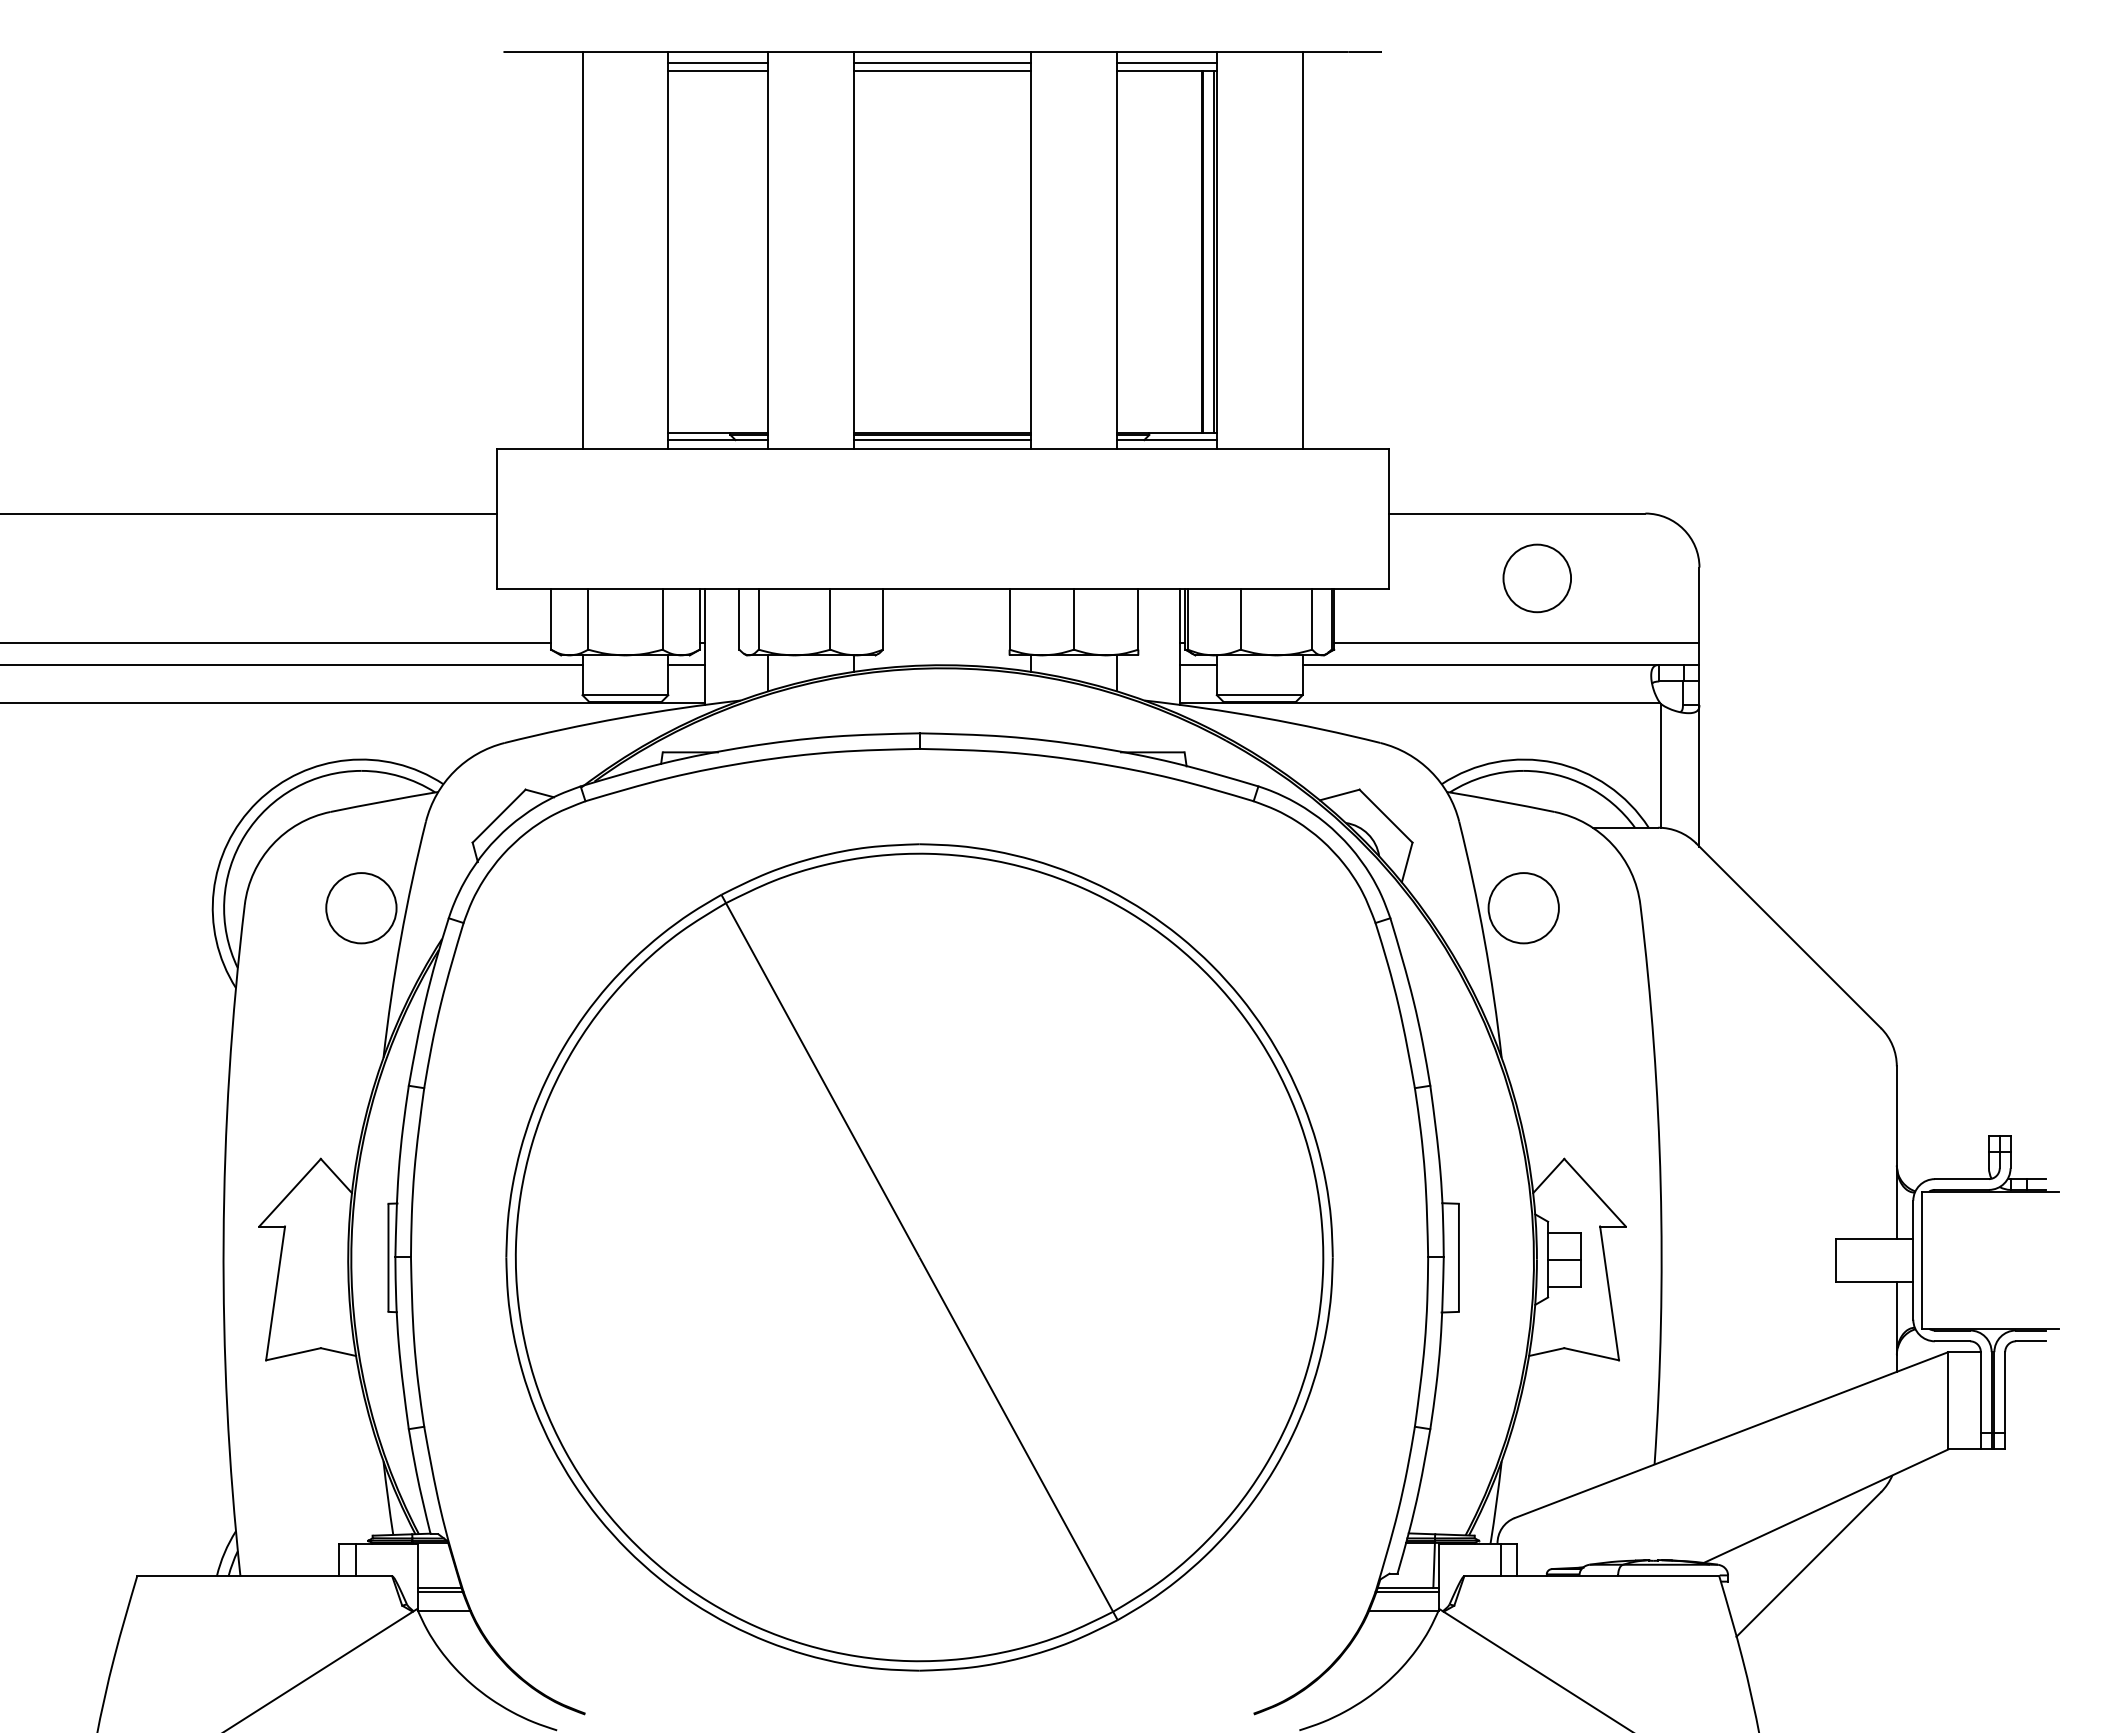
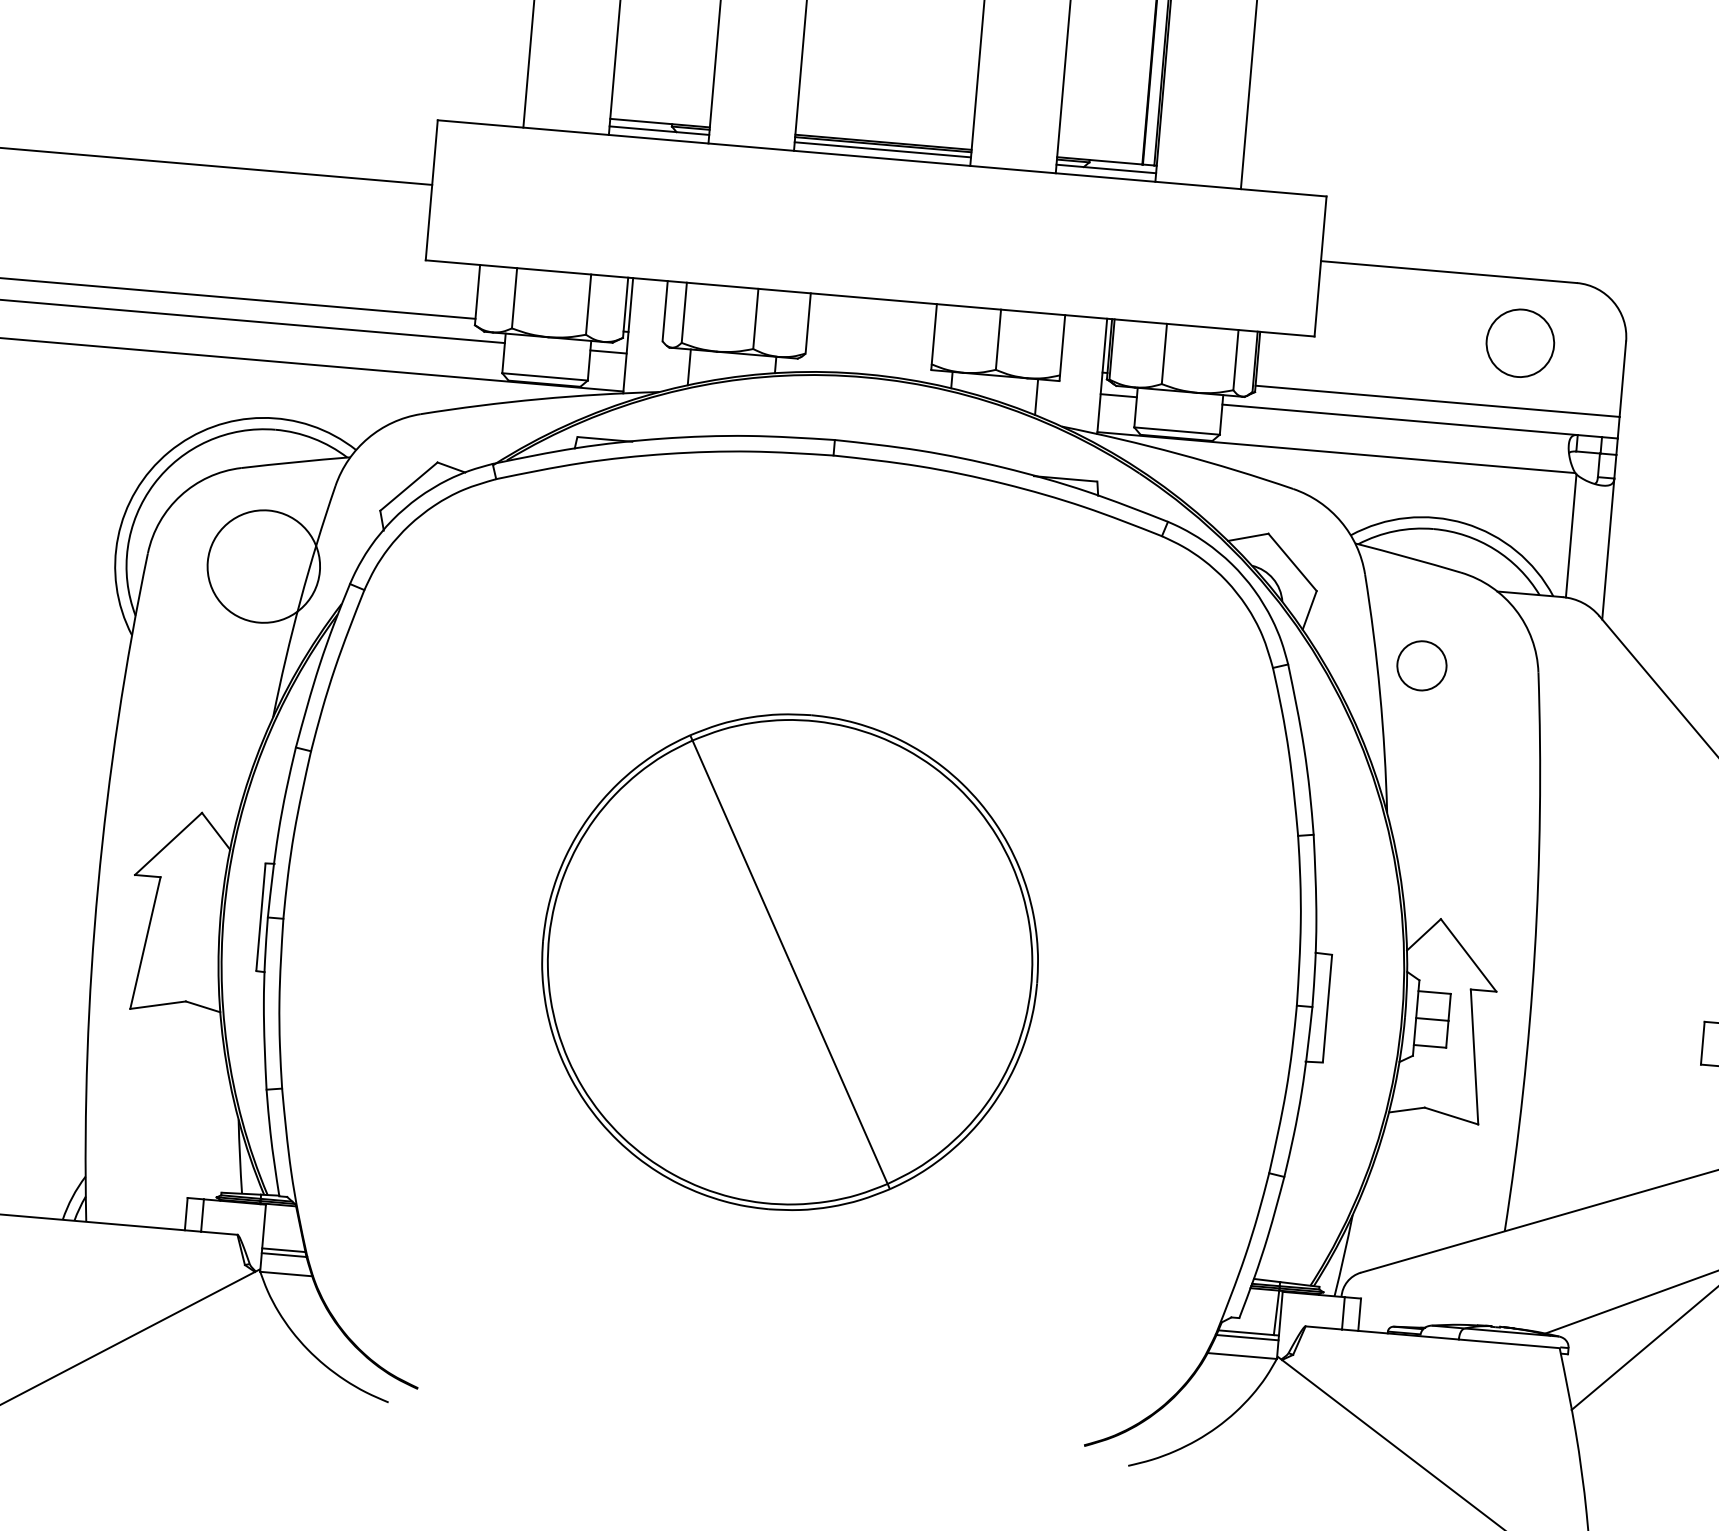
circle: (1536, 578) -> (1519, 343), moved
circle: (361, 908) -> (263, 566), size x1.6
circle: (1523, 908) -> (1421, 666), size x0.7
part: (919, 1257) -> (790, 962), size x0.6

